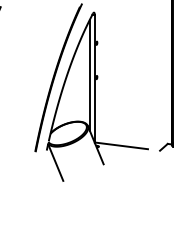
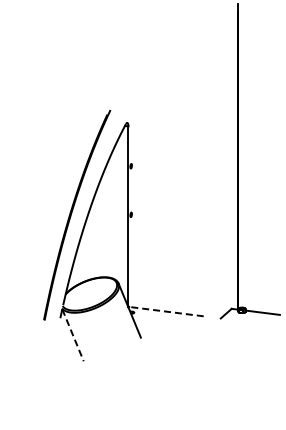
line: (89, 75) -> (121, 211), removed
line: (121, 145) -> (166, 311), solid -> dashed
line: (56, 162) -> (73, 335), solid -> dashed

